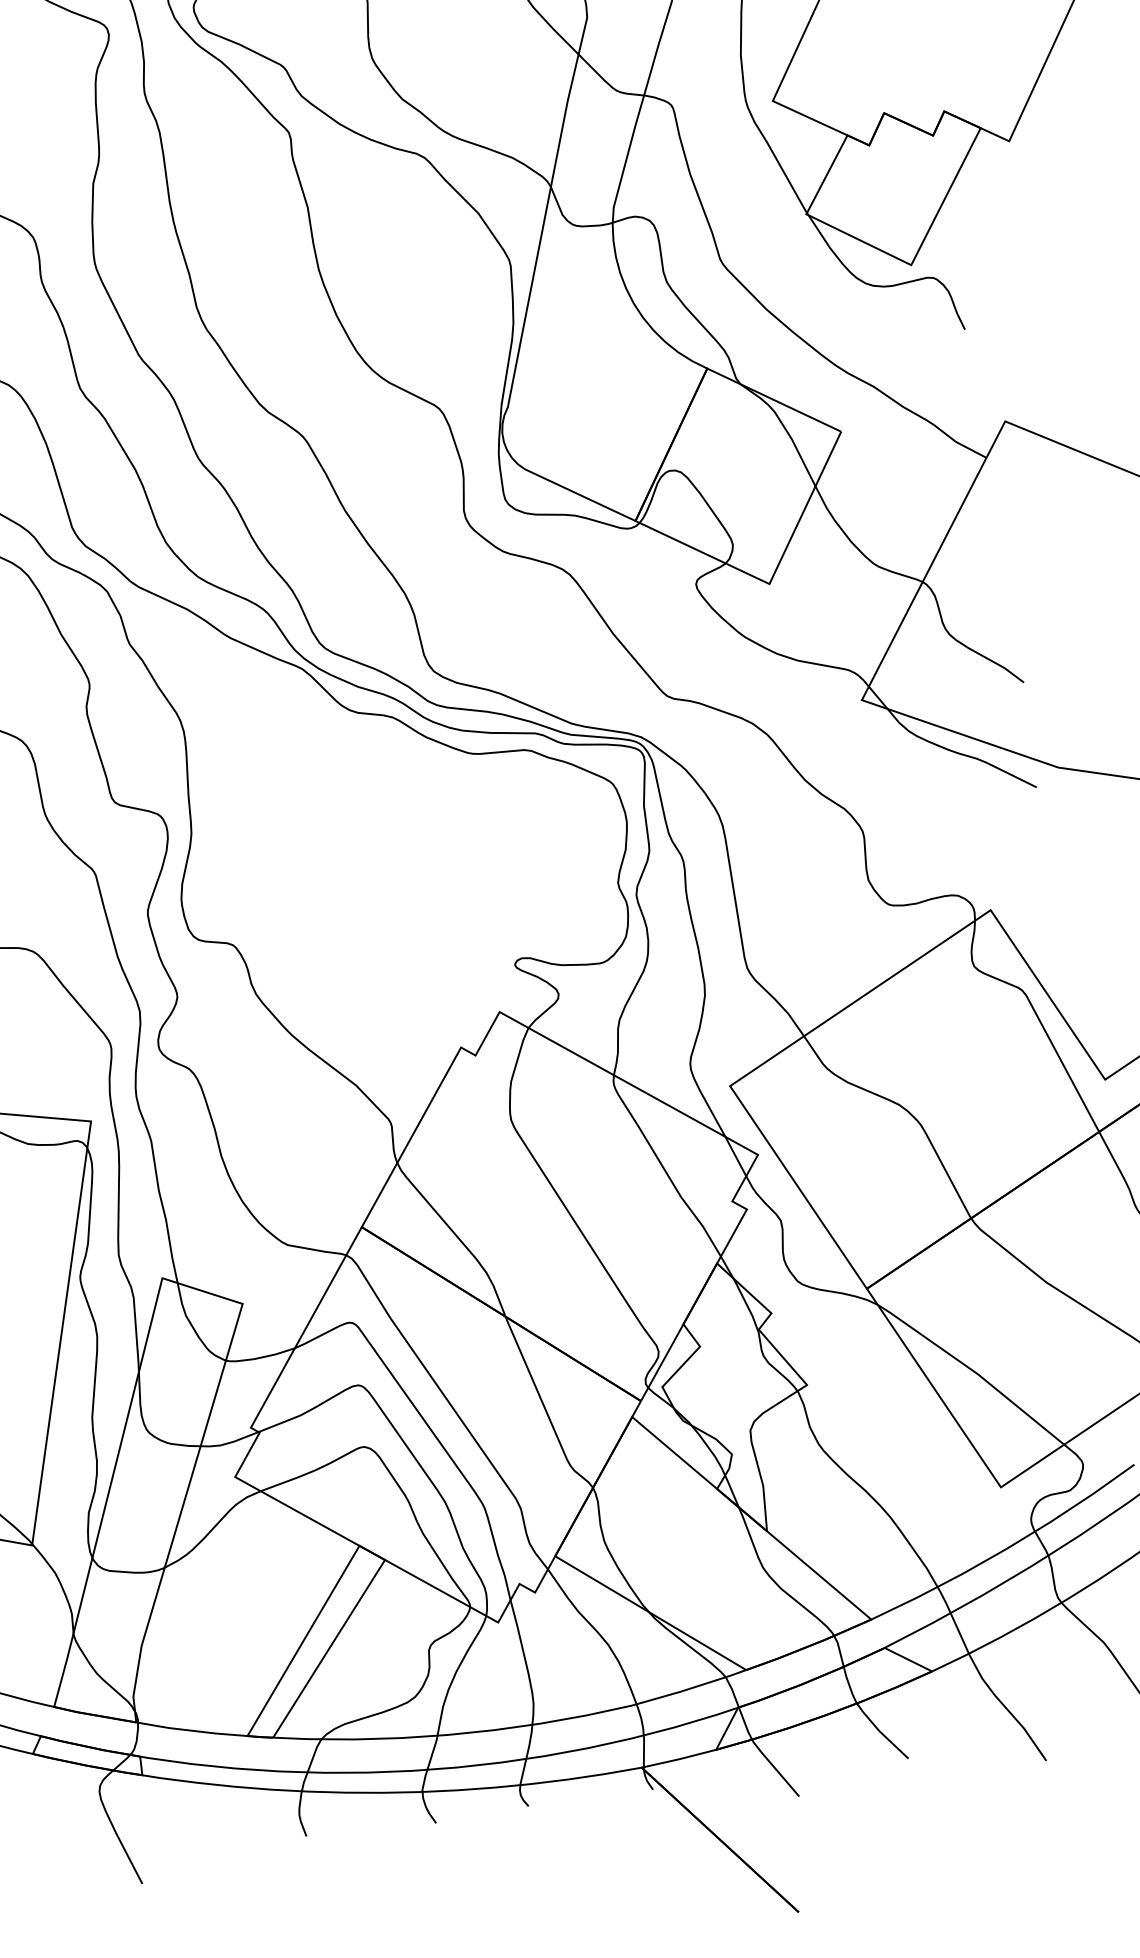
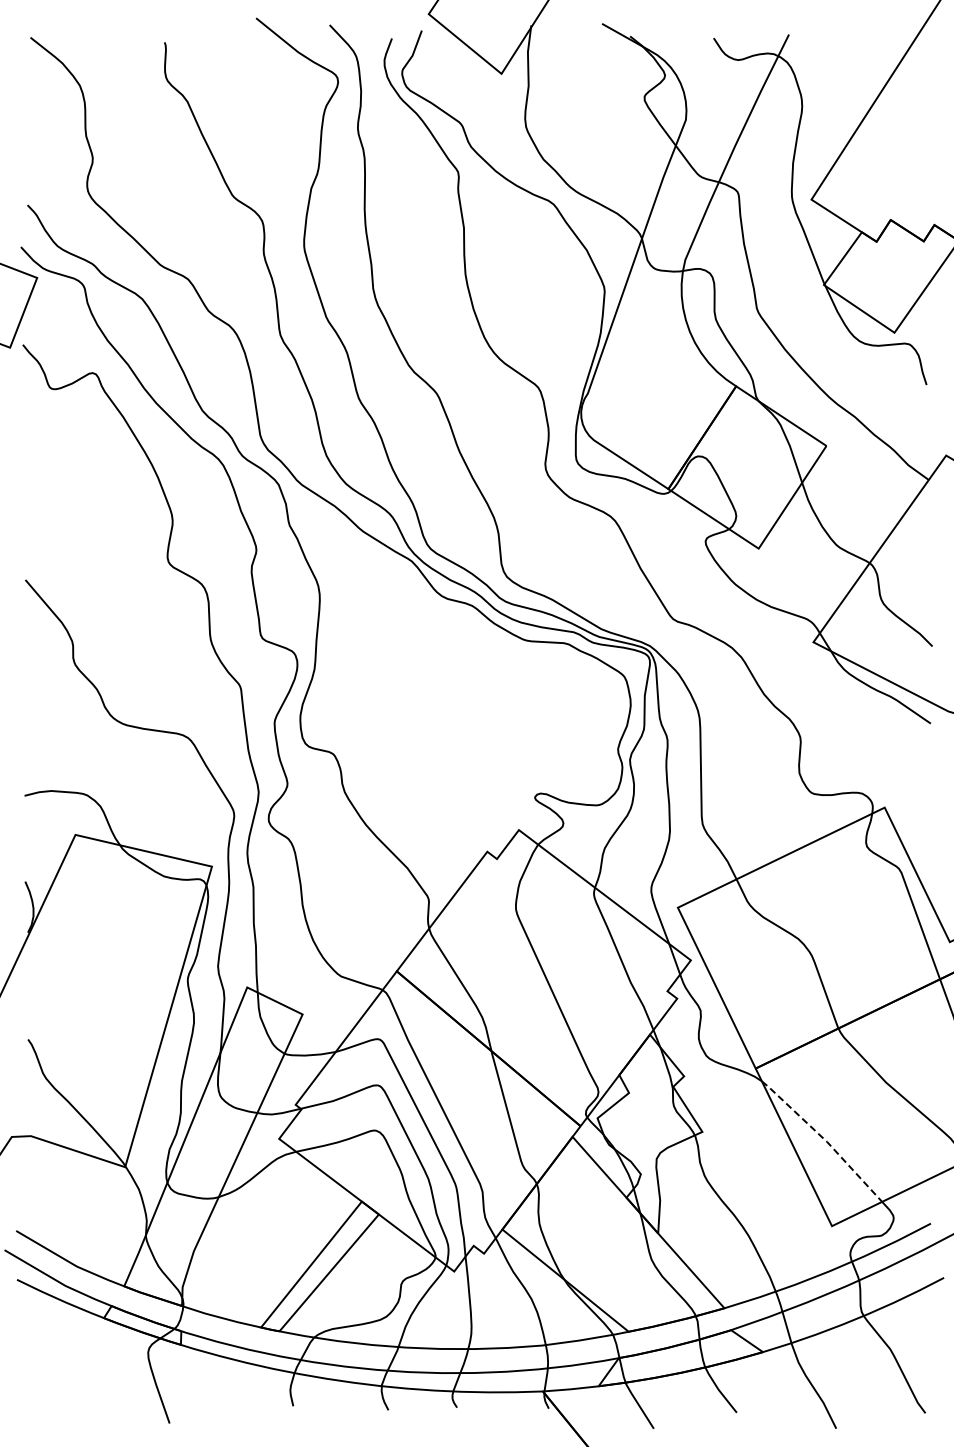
line: (973, 1371) -> (824, 1139), solid -> dashed

